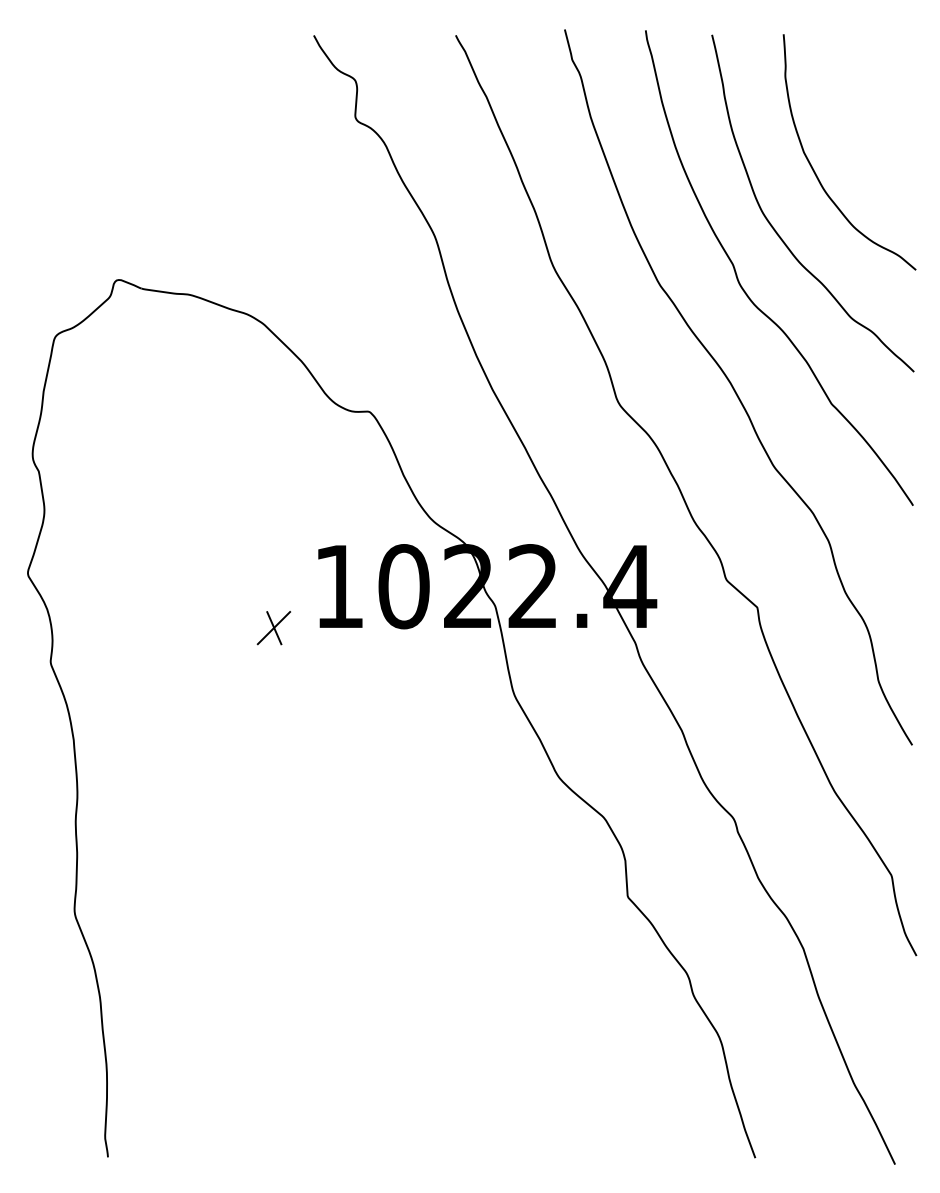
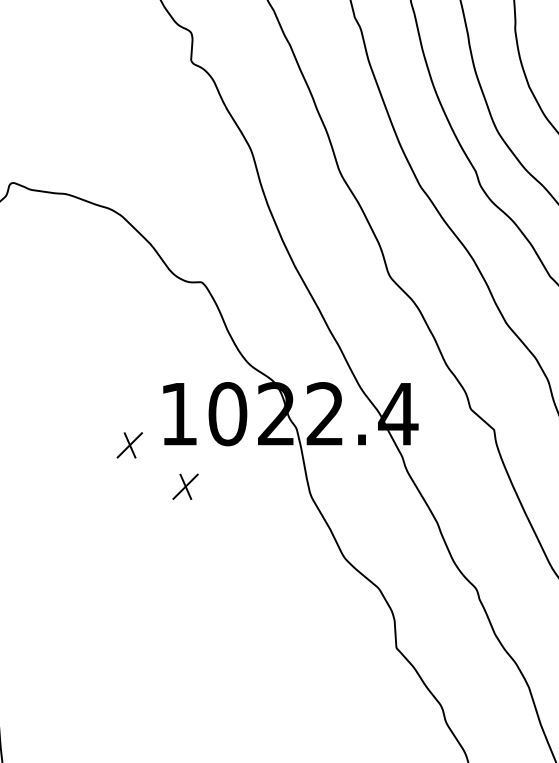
part: (347, 683) -> (185, 487), added

